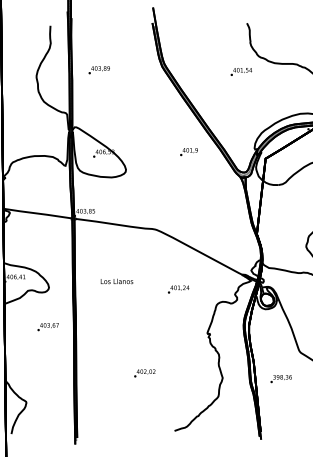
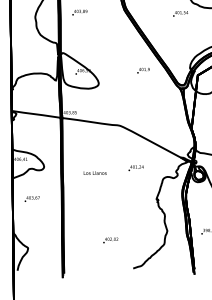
text: (116, 281) -> (94, 173), moved
text: (47, 327) -> (31, 199), moved
text: (144, 373) -> (110, 240), moved

